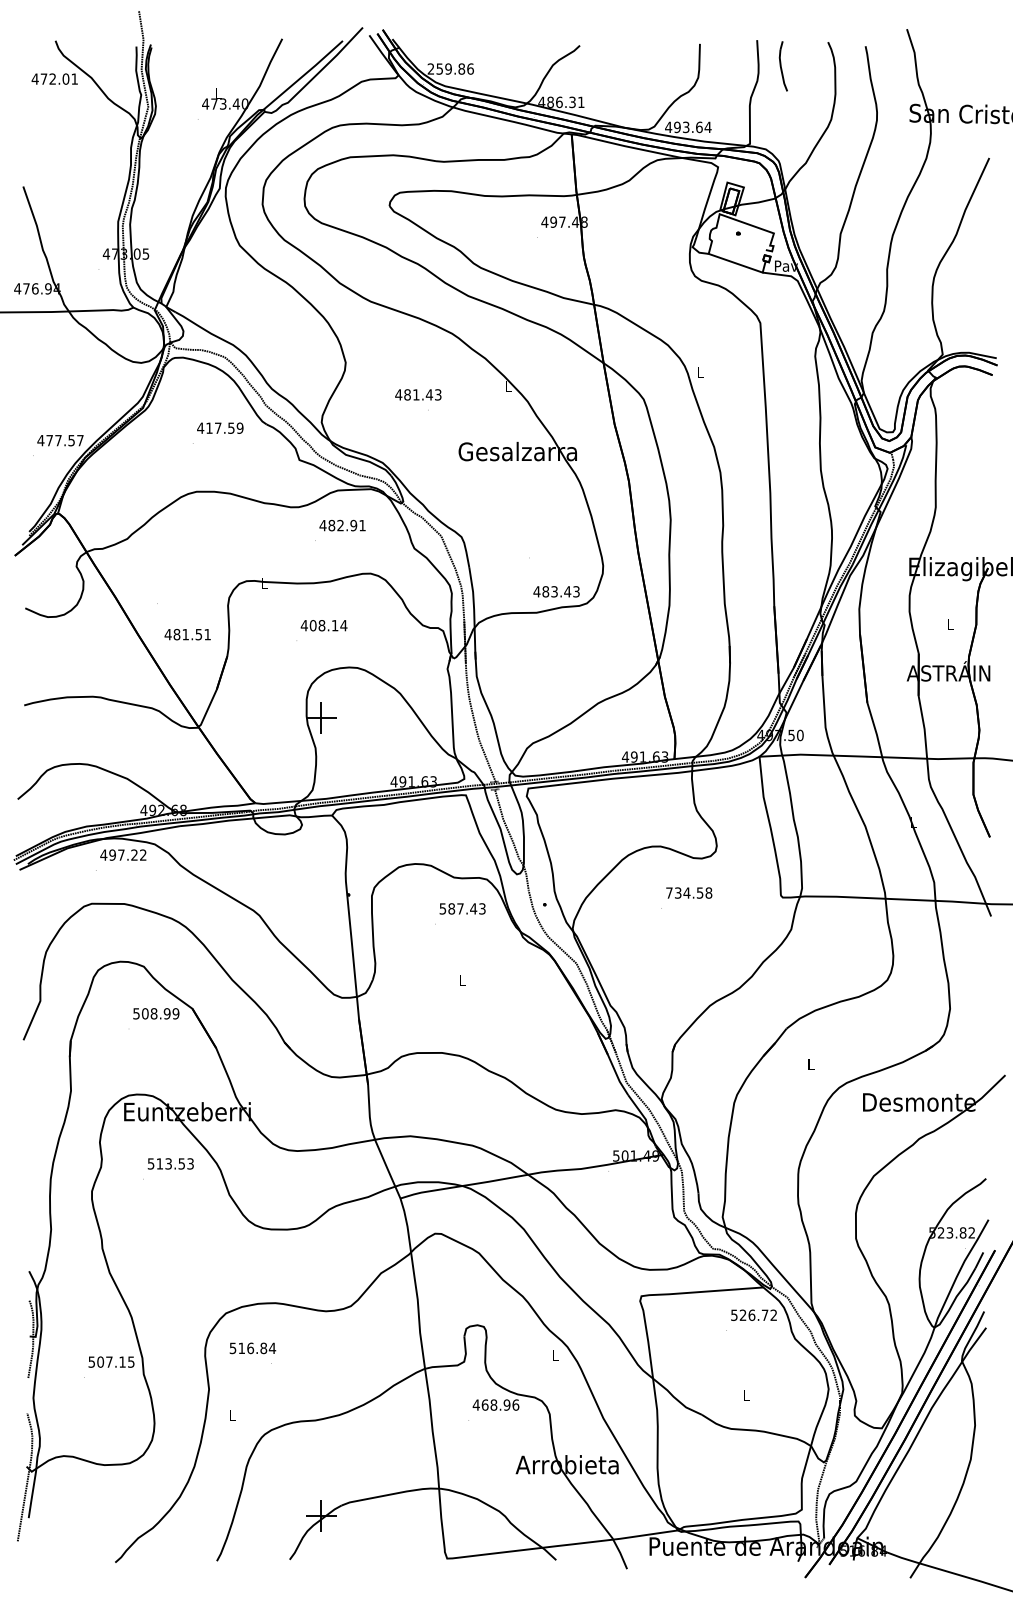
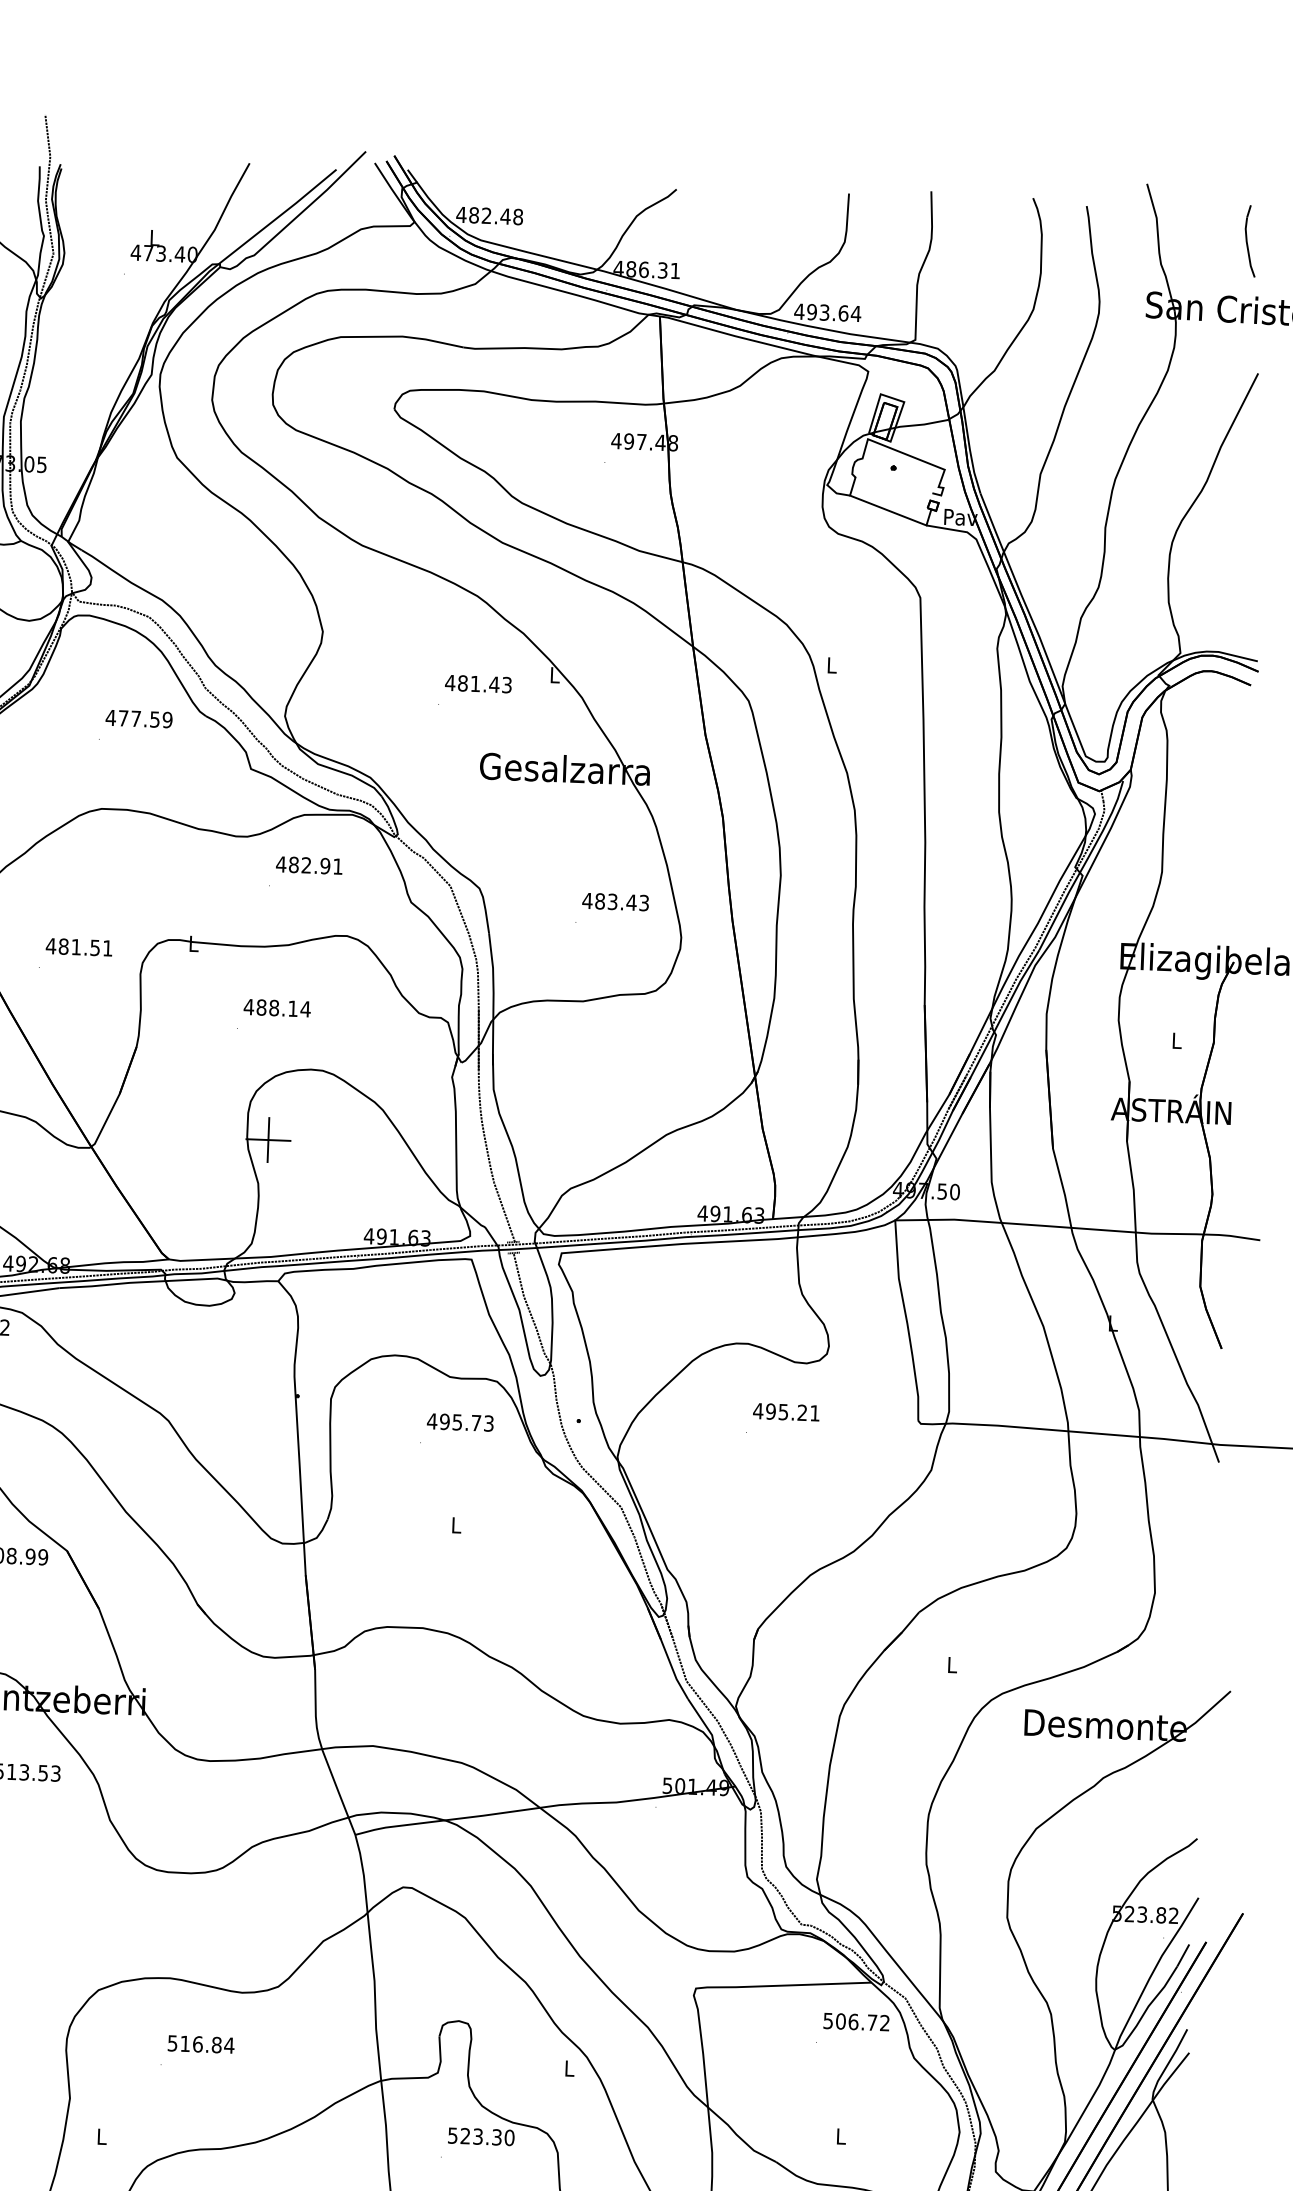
part: (782, 66) -> (1249, 241), moved
text: (450, 68) -> (489, 215), 259.86 -> 482.48
text: (418, 394) -> (478, 683), moved
text: (209, 427) -> (123, 717), 417.59 -> 477.59
text: (556, 591) -> (615, 901), moved
text: (312, 625) -> (260, 1007), 408.14 -> 488.14
text: (187, 634) -> (78, 947), moved
text: (688, 892) -> (785, 1411), 734.58 -> 495.21
text: (458, 908) -> (454, 1421), 587.43 -> 495.73
text: (742, 1314) -> (840, 2020), 526.72 -> 506.72
text: (252, 1348) -> (200, 2044), moved
text: (495, 1404) -> (480, 2135), 468.96 -> 523.30

